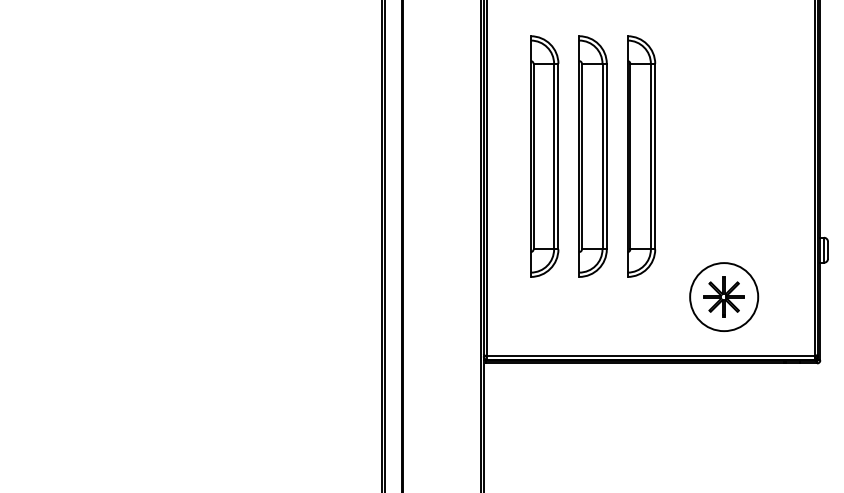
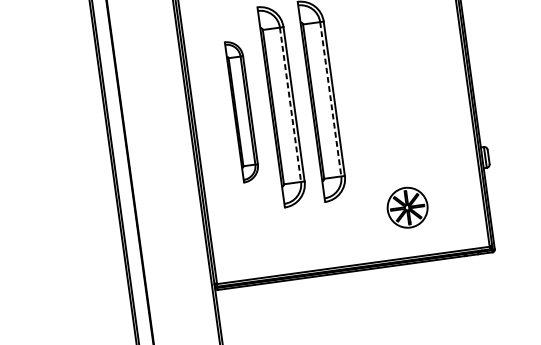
part: (544, 156) -> (242, 111), size x0.7
line: (602, 156) -> (290, 104), solid -> dashed
line: (650, 156) -> (330, 99), solid -> dashed
circle: (724, 297) -> (407, 208), size x0.7

